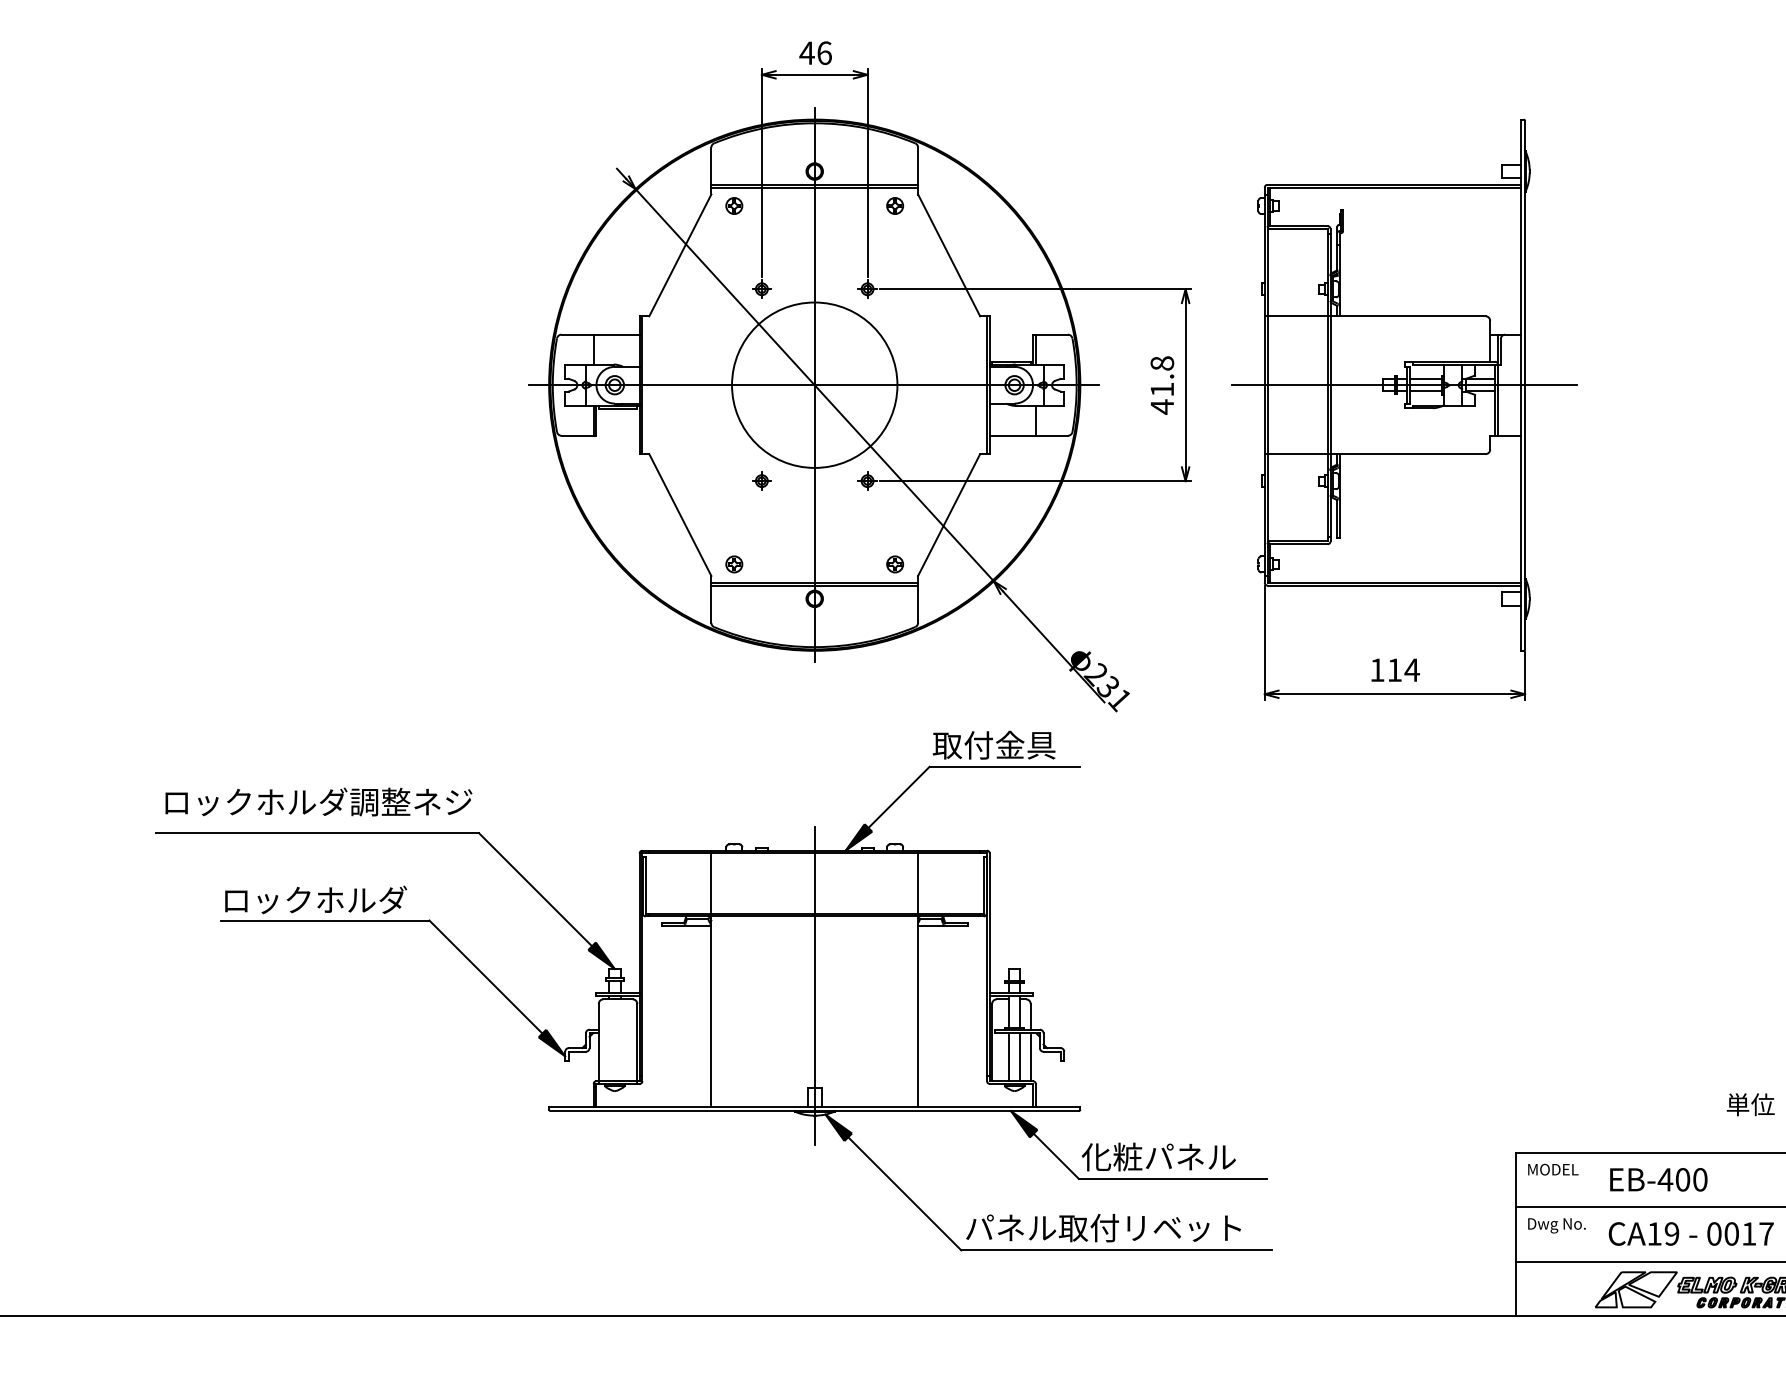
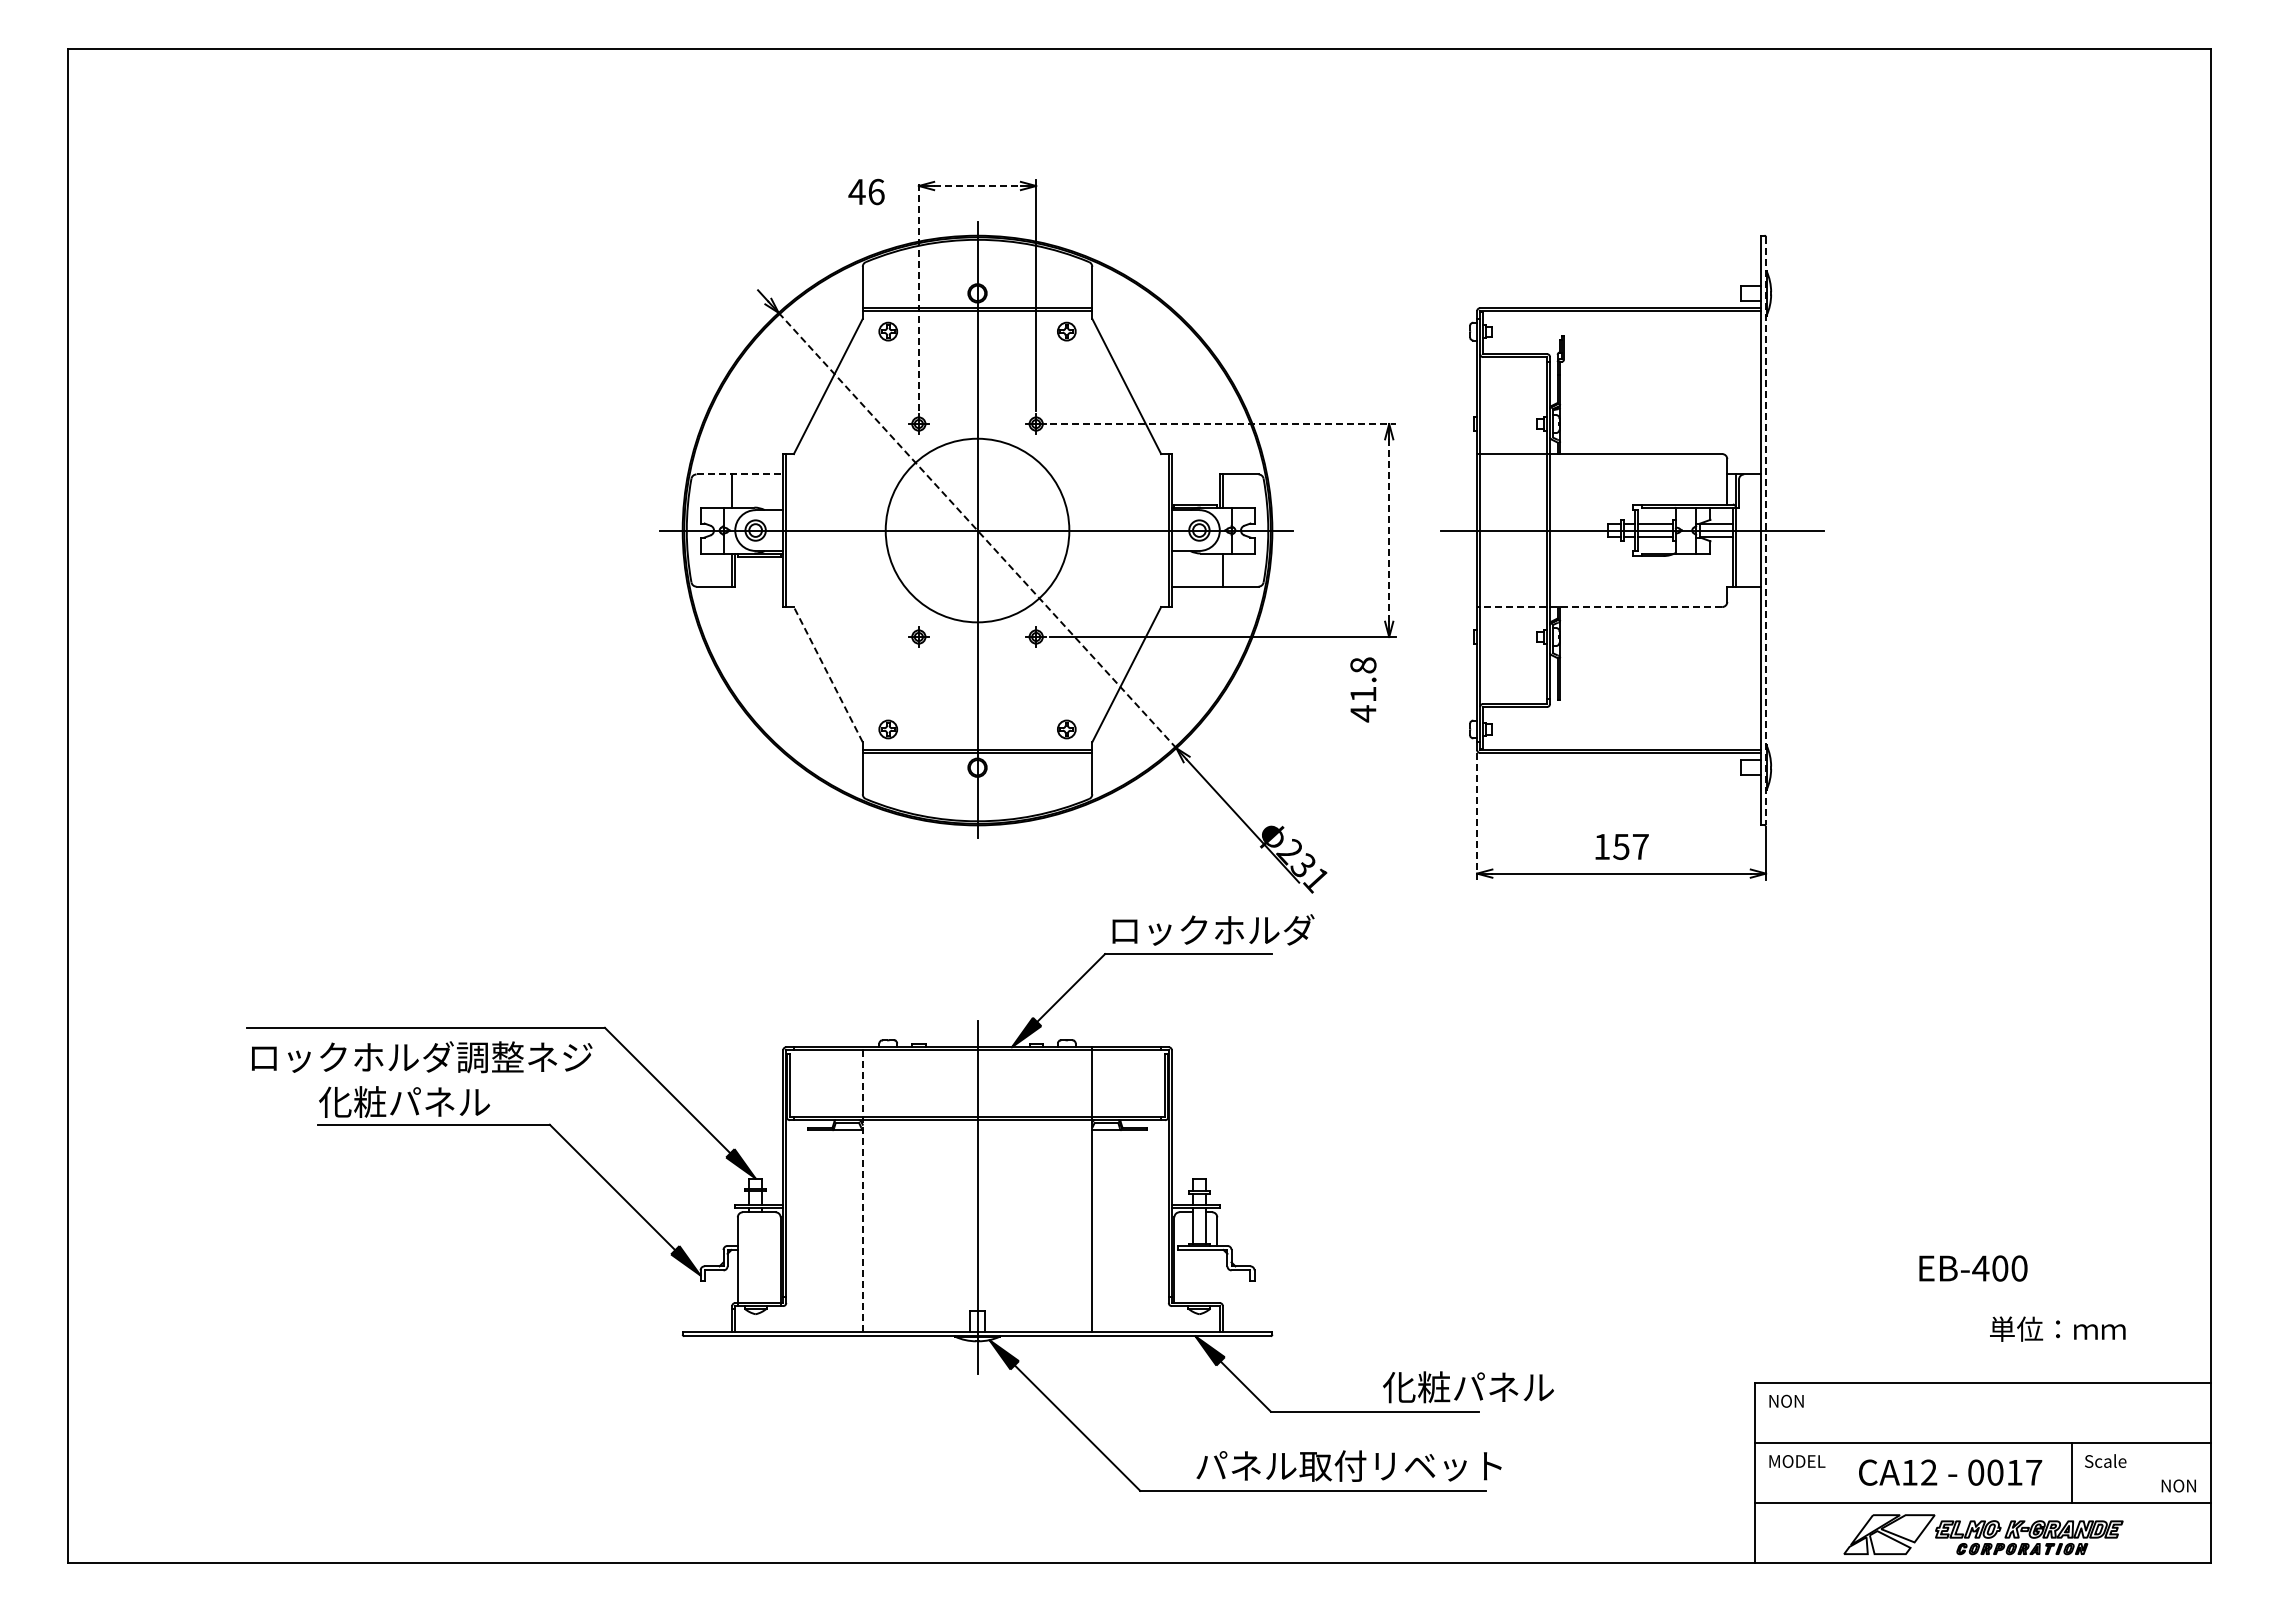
text: (815, 52) -> (866, 191), moved
line: (815, 75) -> (978, 186), solid -> dashed
line: (761, 173) -> (918, 295), solid -> dashed
line: (1036, 289) -> (1223, 424), solid -> dashed
line: (601, 334) -> (740, 474), solid -> dashed
line: (814, 385) -> (977, 530), solid -> dashed
text: (1162, 385) -> (1363, 689), moved
line: (1185, 386) -> (1389, 531), solid -> dashed
line: (1525, 386) -> (1766, 531), solid -> dashed
line: (1375, 454) -> (1599, 607), solid -> dashed
line: (680, 514) -> (828, 674), solid -> dashed
line: (1265, 643) -> (1477, 817), solid -> dashed
text: (1403, 670) -> (1631, 847), 114 -> 157
text: (1025, 745) -> (1211, 930), 取付金具 -> ロックホルダ
text: (319, 802) -> (422, 1057), moved
text: (314, 899) -> (422, 1101), ロックホルダ -> 化粧パネル
line: (711, 977) -> (862, 1188), solid -> dashed
line: (1009, 1057) -> (1193, 1276), removed
line: (1020, 1057) -> (1205, 1276), removed
line: (1030, 1057) -> (1217, 1276), removed
text: (1158, 1157) -> (1468, 1387), moved
text: (1554, 1168) -> (1798, 1400), MODEL -> NON
text: (1658, 1179) -> (1973, 1268), moved
text: (1557, 1225) -> (1801, 1463), Dwg No. -> MODEL
text: (1102, 1227) -> (1348, 1465), moved
text: (1672, 1233) -> (1929, 1472), CA19 -> CA12

